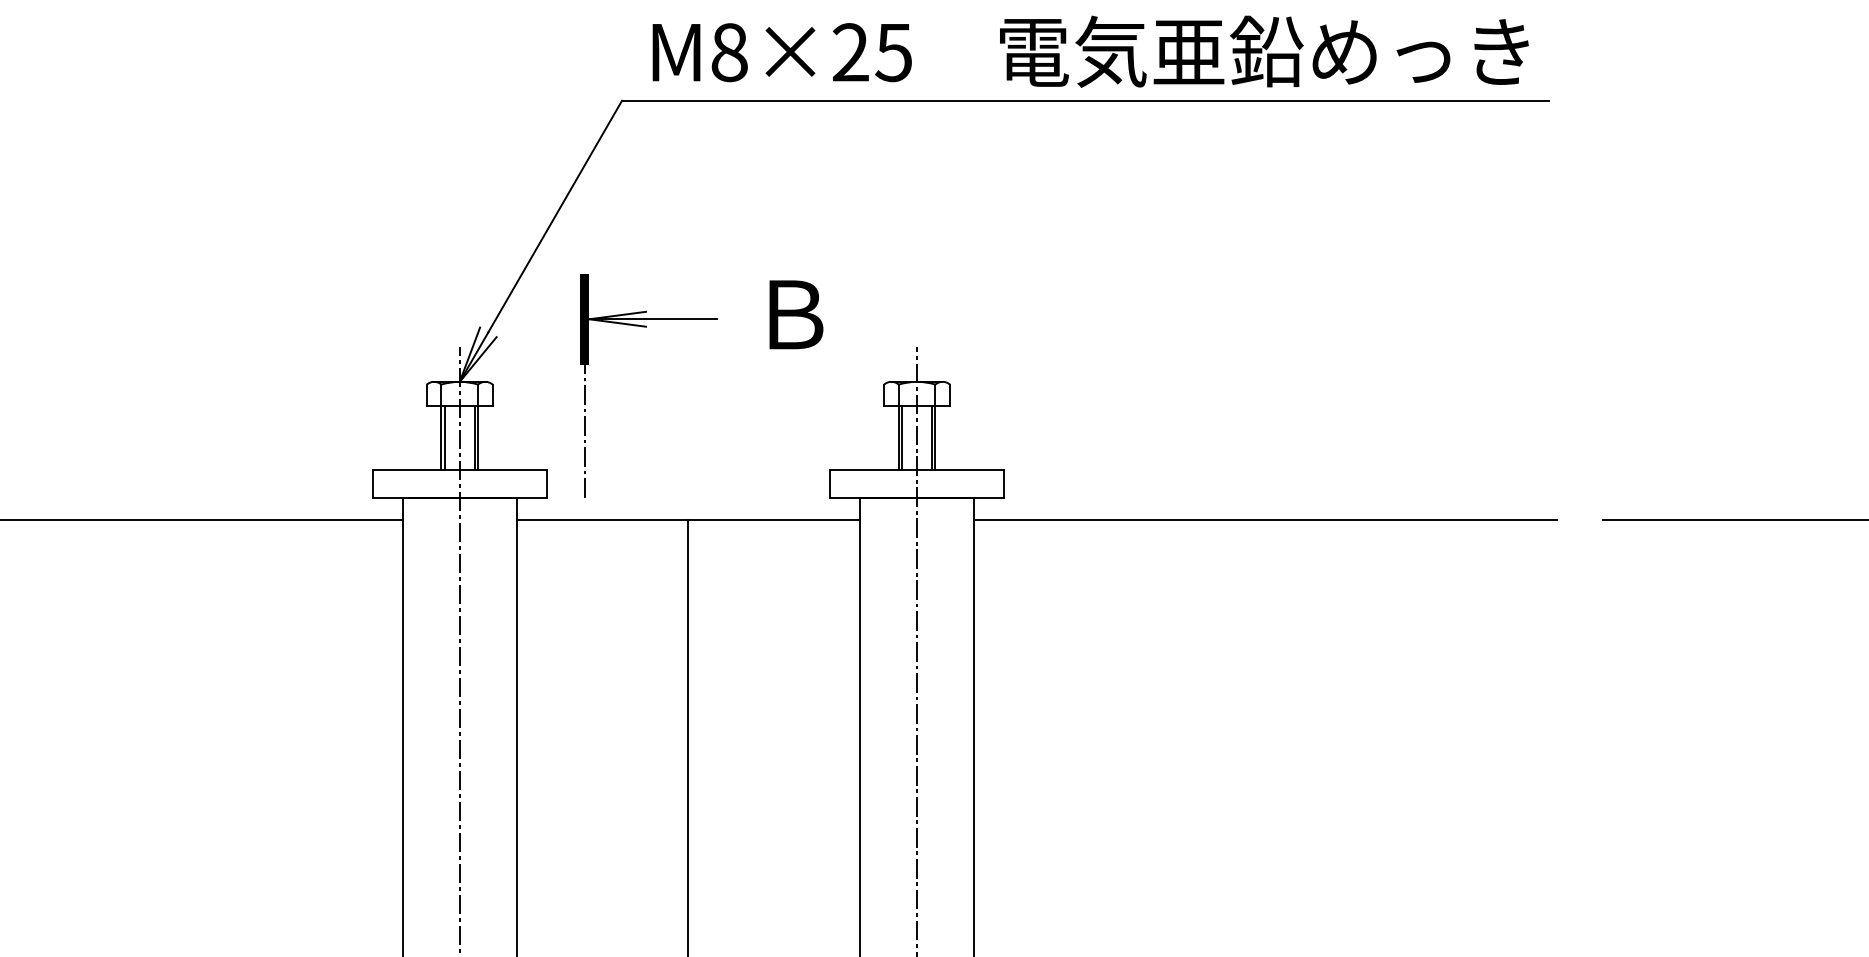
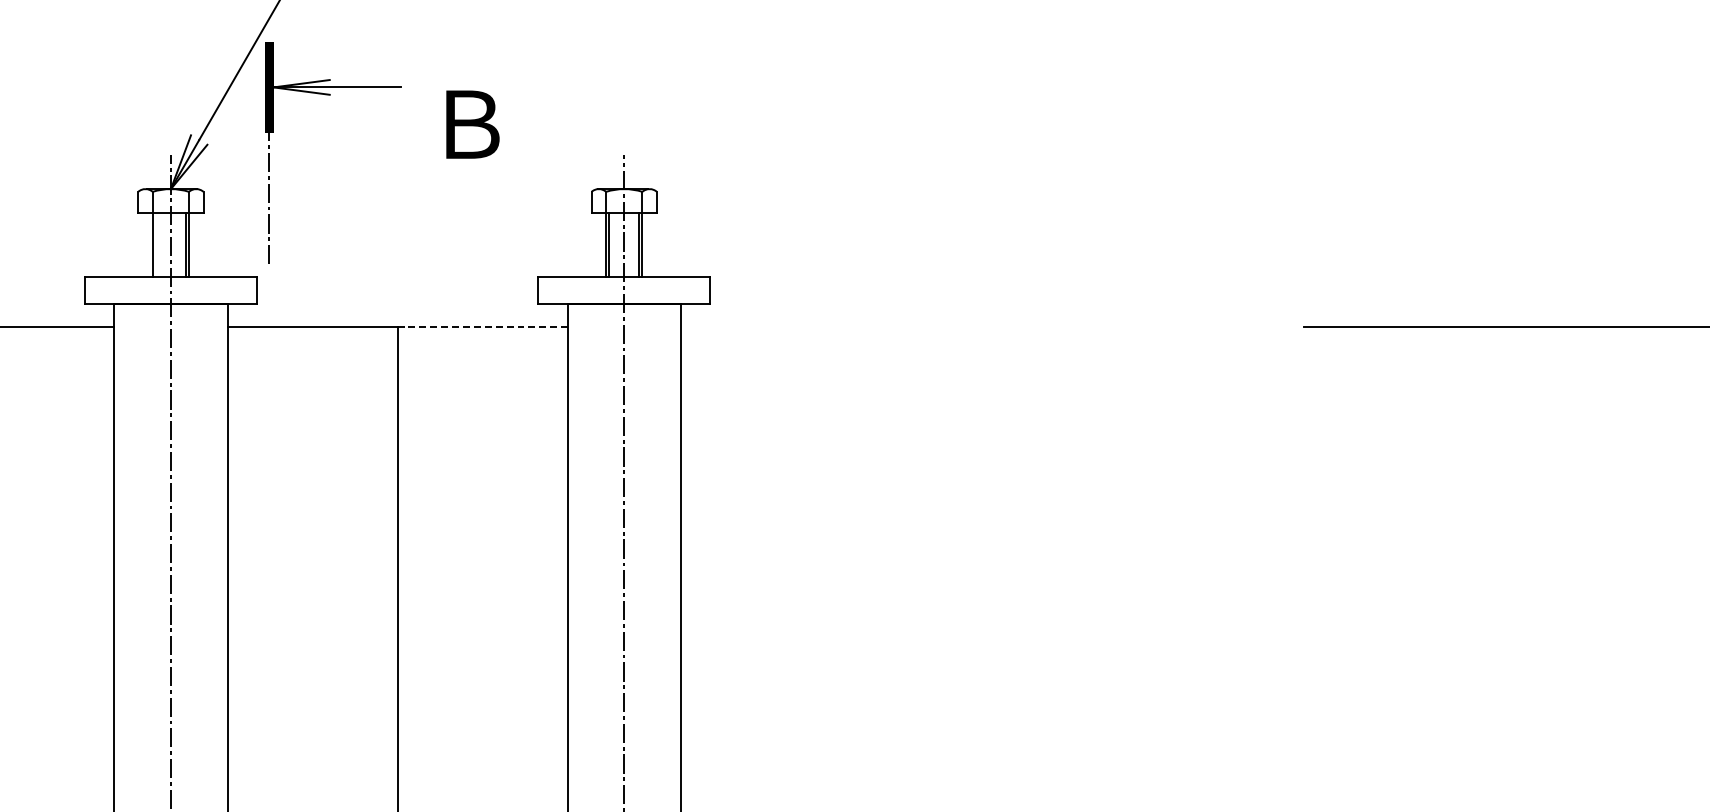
text: (796, 314) -> (473, 124), moved
part: (646, 327) -> (330, 95), moved
line: (444, 438) -> (155, 245), removed
line: (774, 520) -> (482, 326), solid -> dashed
line: (1265, 520) -> (969, 326), removed

